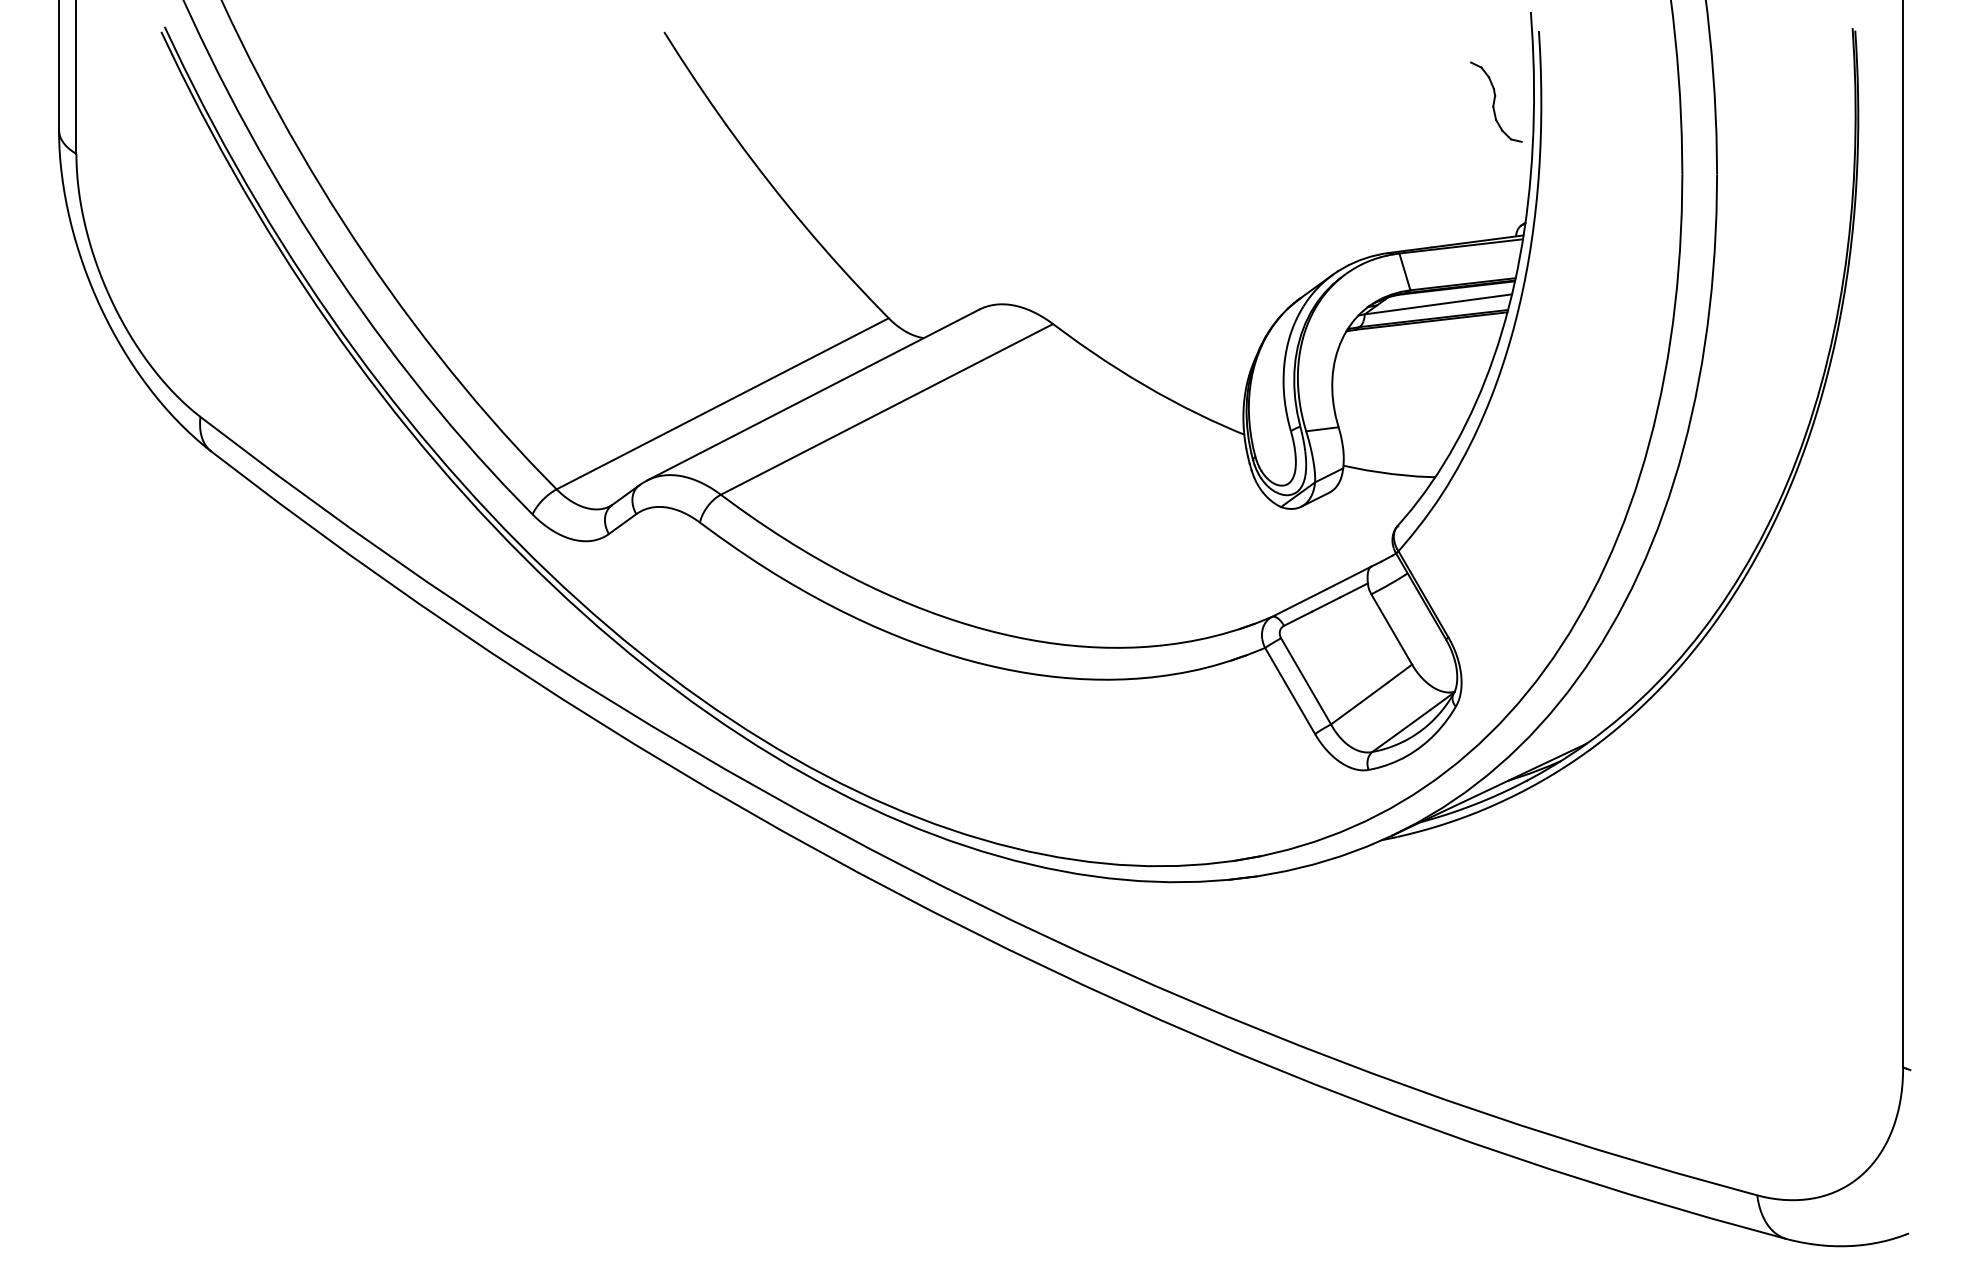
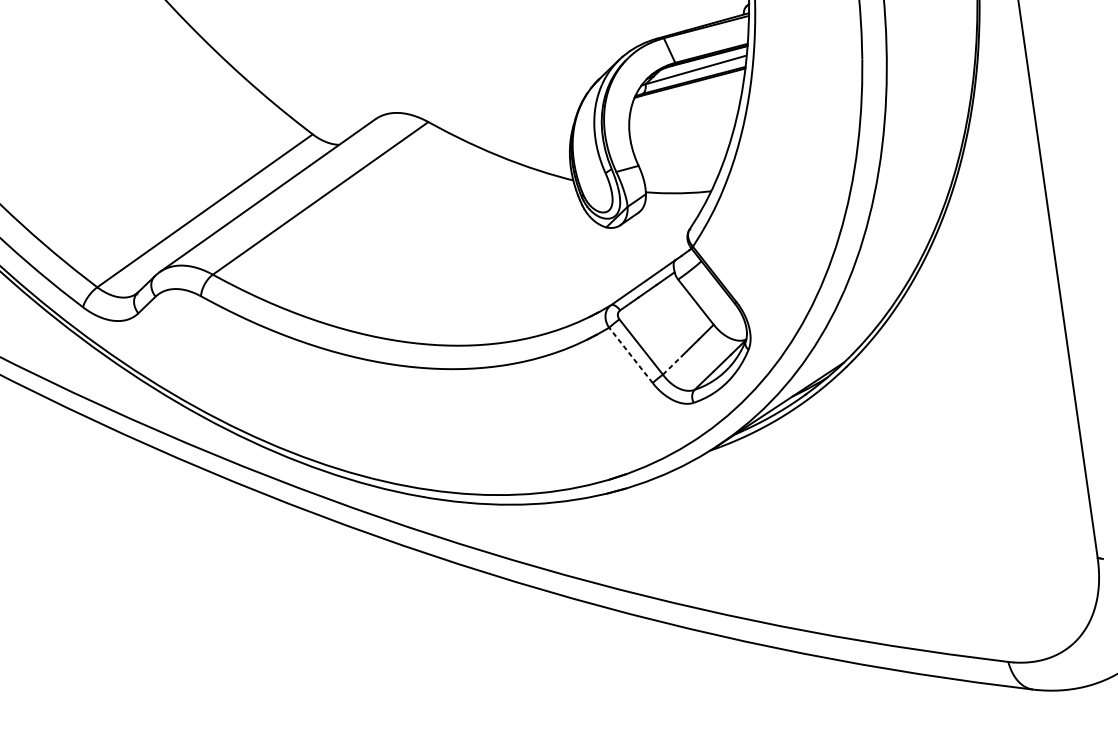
line: (1290, 691) -> (631, 355), solid -> dashed
line: (1345, 713) -> (671, 365), solid -> dashed

